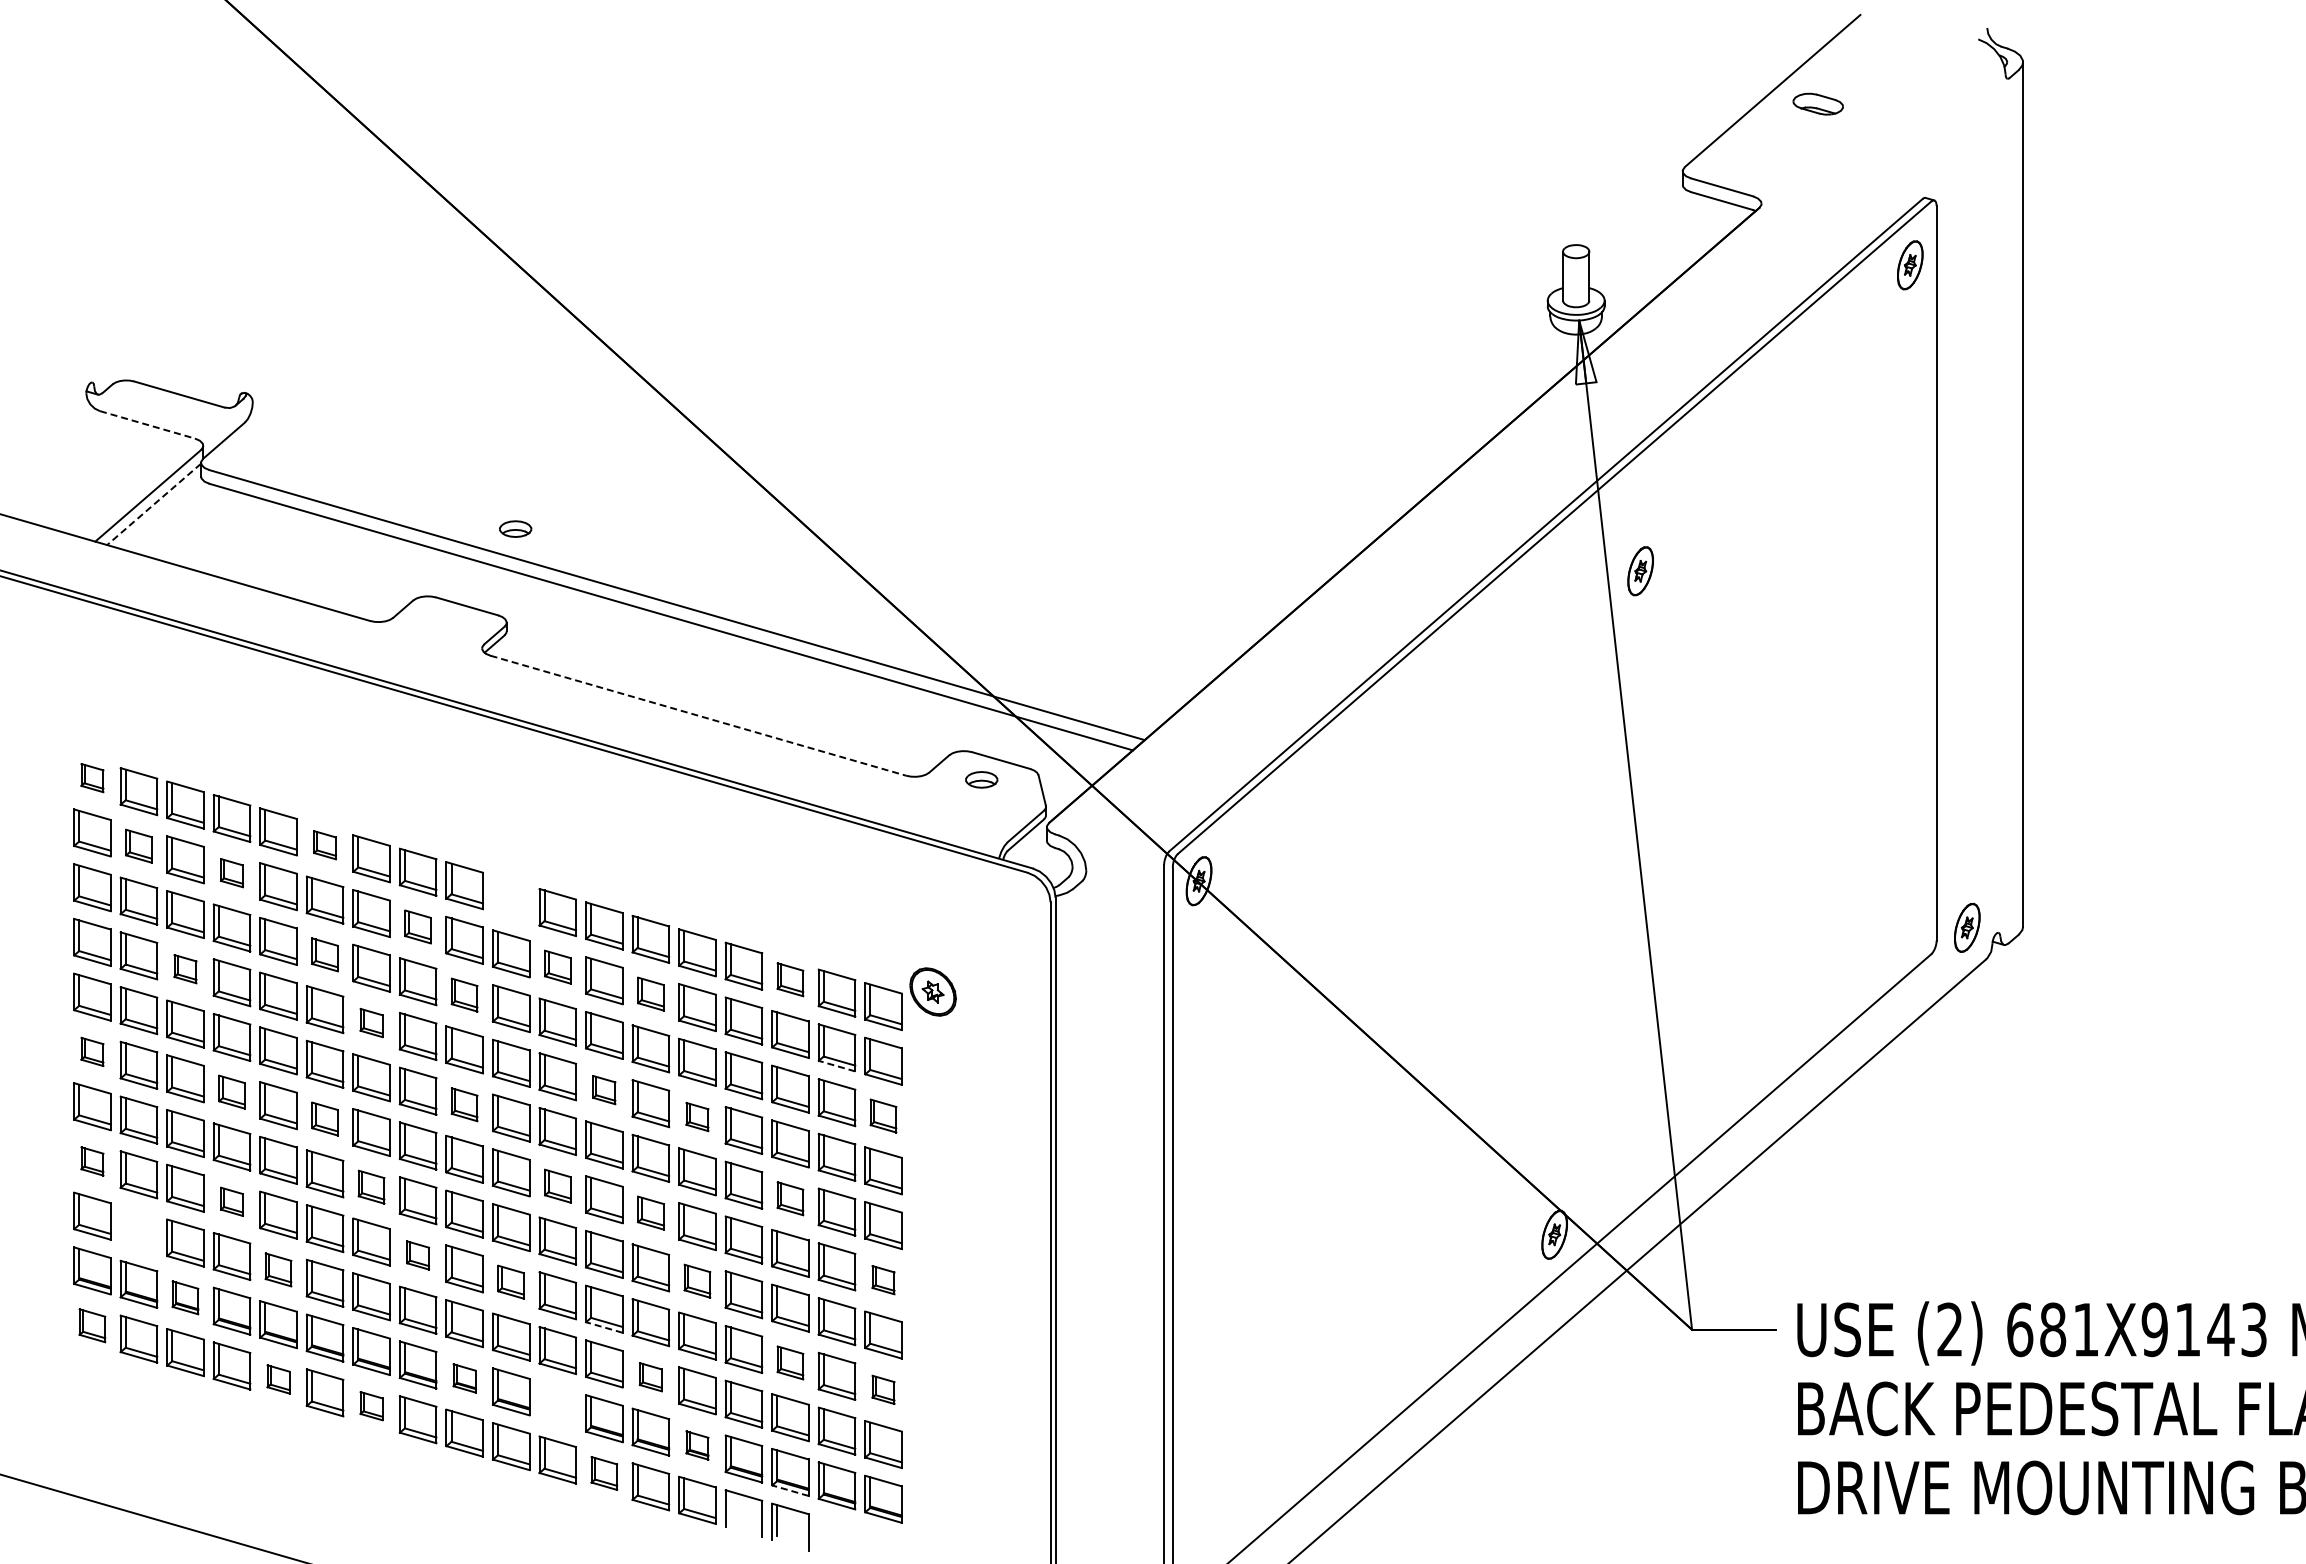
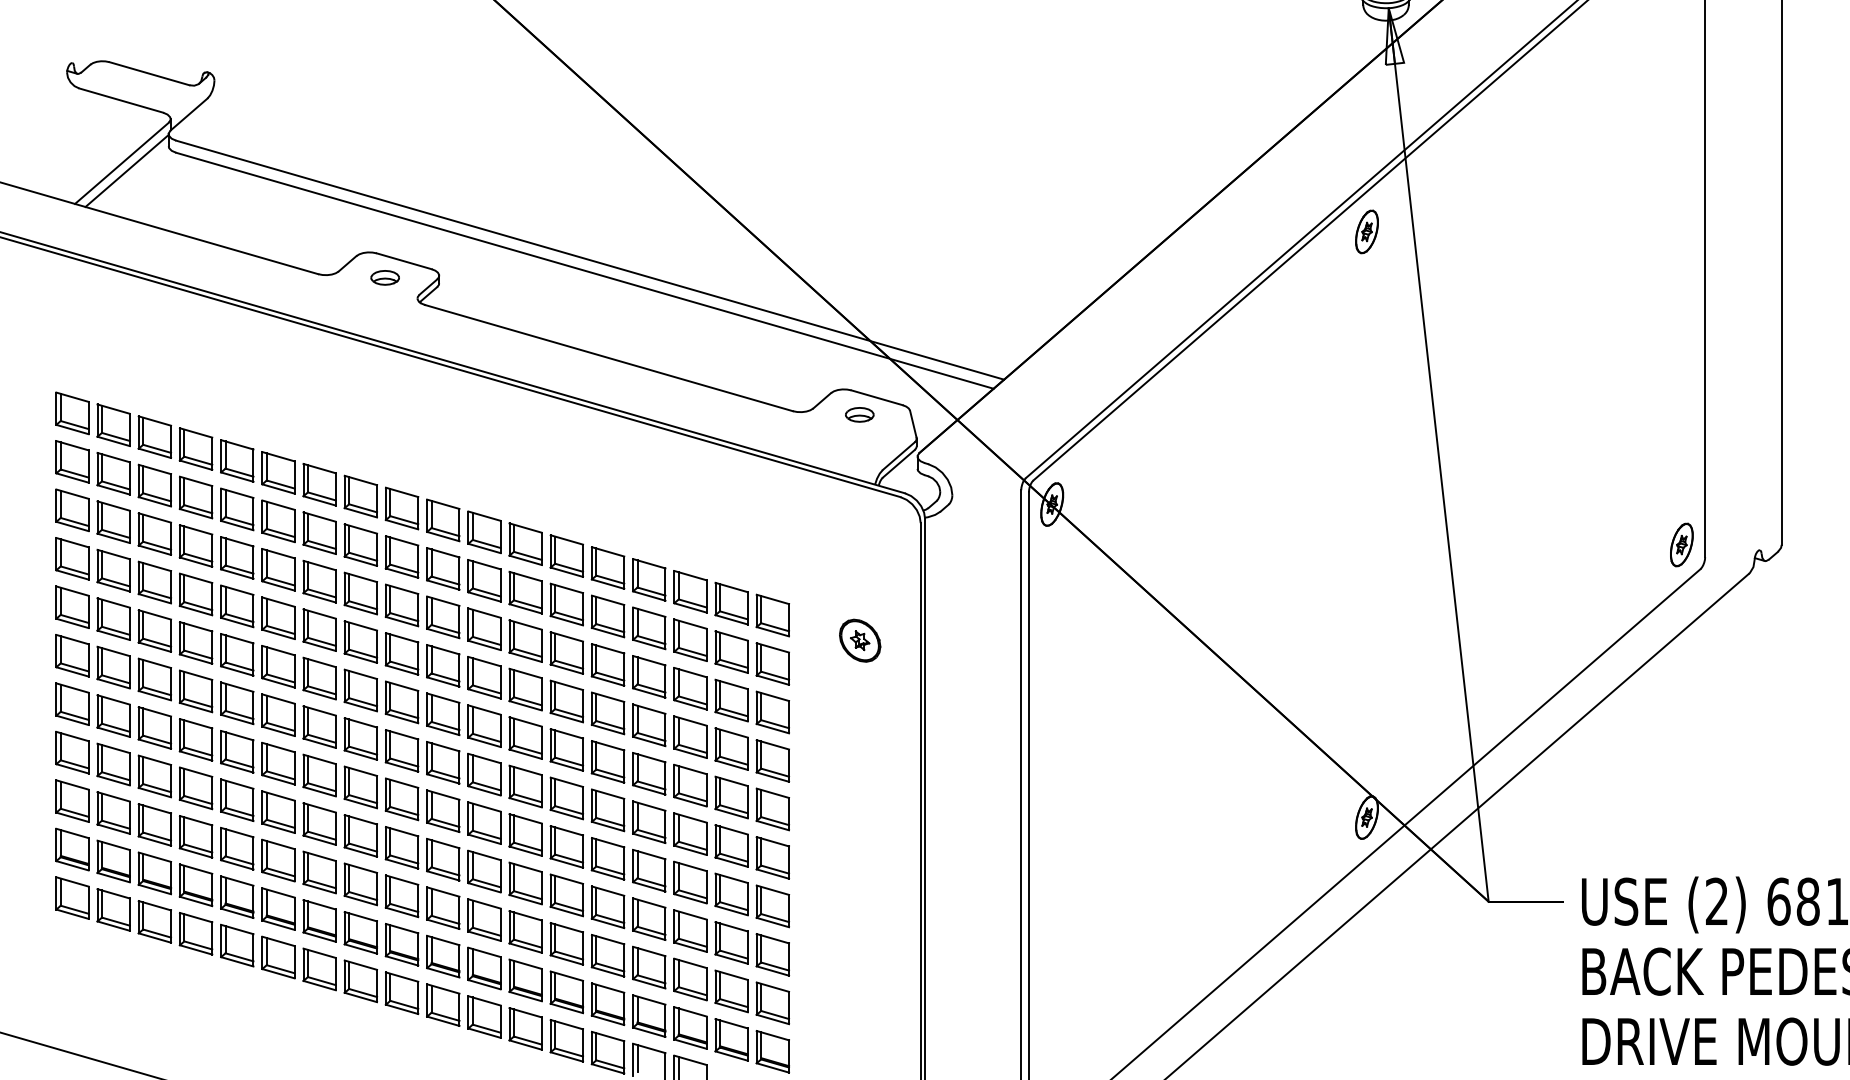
line: (147, 424) -> (121, 100), dashed -> solid
line: (153, 504) -> (126, 171), dashed -> solid
part: (515, 528) -> (385, 277), moved
part: (1640, 571) -> (1366, 232), moved
line: (698, 715) -> (609, 357), dashed -> solid
part: (92, 777) -> (72, 412), size x1.67
part: (324, 844) -> (277, 472), size x1.67
part: (138, 845) -> (113, 472), size x1.43
part: (231, 872) -> (195, 496), size x1.67
part: (511, 898) -> (443, 519), added
part: (417, 926) -> (360, 544), size x1.43
part: (1967, 927) -> (1682, 544), moved
part: (324, 954) -> (277, 569), size x1.43
part: (557, 966) -> (484, 580), size x1.43
part: (185, 968) -> (154, 581), size x1.67
part: (790, 979) -> (690, 591), size x1.43
part: (932, 991) -> (859, 640), moved
part: (650, 993) -> (566, 603), size x1.43
part: (464, 994) -> (401, 604), size x1.43
part: (371, 1022) -> (319, 629), size x1.67
part: (92, 1051) -> (72, 655), size x1.67
line: (837, 1066) -> (732, 668), dashed -> solid
part: (604, 1089) -> (525, 688), size x1.67
part: (231, 1091) -> (195, 690), size x1.43
part: (464, 1104) -> (401, 702), size x1.43
part: (883, 1115) -> (772, 711), size x1.43
part: (697, 1116) -> (608, 712), size x1.67
part: (324, 1118) -> (277, 714), size x1.43
part: (92, 1161) -> (72, 752), size x1.67
part: (557, 1185) -> (484, 773), size x1.43
part: (371, 1186) -> (319, 774), size x1.43
part: (790, 1198) -> (690, 785), size x1.43
part: (231, 1201) -> (195, 788), size x1.67
part: (650, 1212) -> (566, 797), size x1.43
part: (138, 1229) -> (113, 812), added
part: (417, 1255) -> (360, 835), size x1.67
part: (278, 1269) -> (237, 848), size x1.43
part: (883, 1279) -> (772, 857), size x1.67
part: (697, 1280) -> (608, 858), size x1.43
part: (510, 1281) -> (442, 858), size x1.43
part: (185, 1297) -> (154, 873), size x1.43
part: (92, 1325) -> (72, 897), size x1.43
line: (604, 1327) -> (525, 899), dashed -> solid
part: (790, 1362) -> (690, 930), size x1.43
part: (650, 1376) -> (566, 943), size x1.67
part: (464, 1378) -> (401, 944), size x1.67
part: (278, 1379) -> (237, 945), size x1.67
part: (883, 1389) -> (772, 954), size x1.67
part: (557, 1404) -> (484, 967), added
part: (371, 1405) -> (319, 968), size x1.67
part: (697, 1445) -> (608, 1004), size x1.67
part: (604, 1473) -> (525, 1028), size x1.43
line: (790, 1490) -> (690, 1043), dashed -> solid
line: (730, 1506) -> (637, 1058), added

